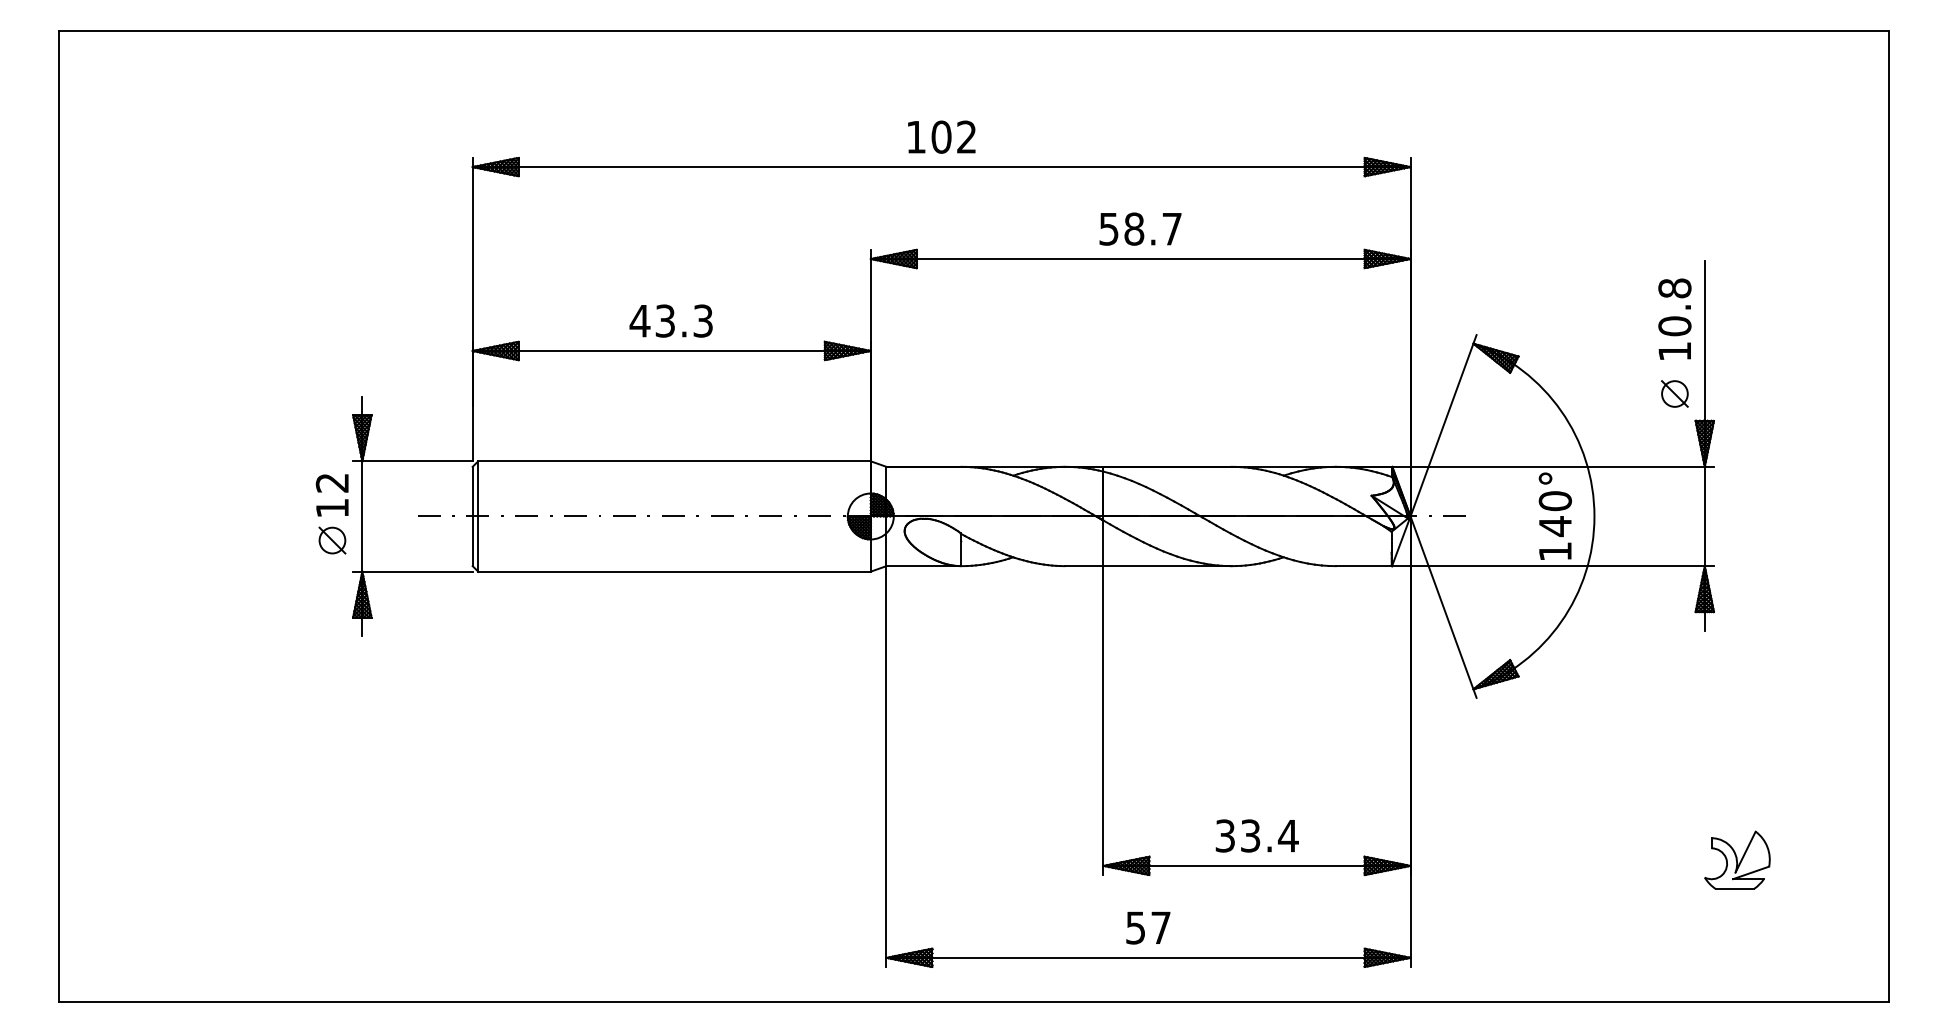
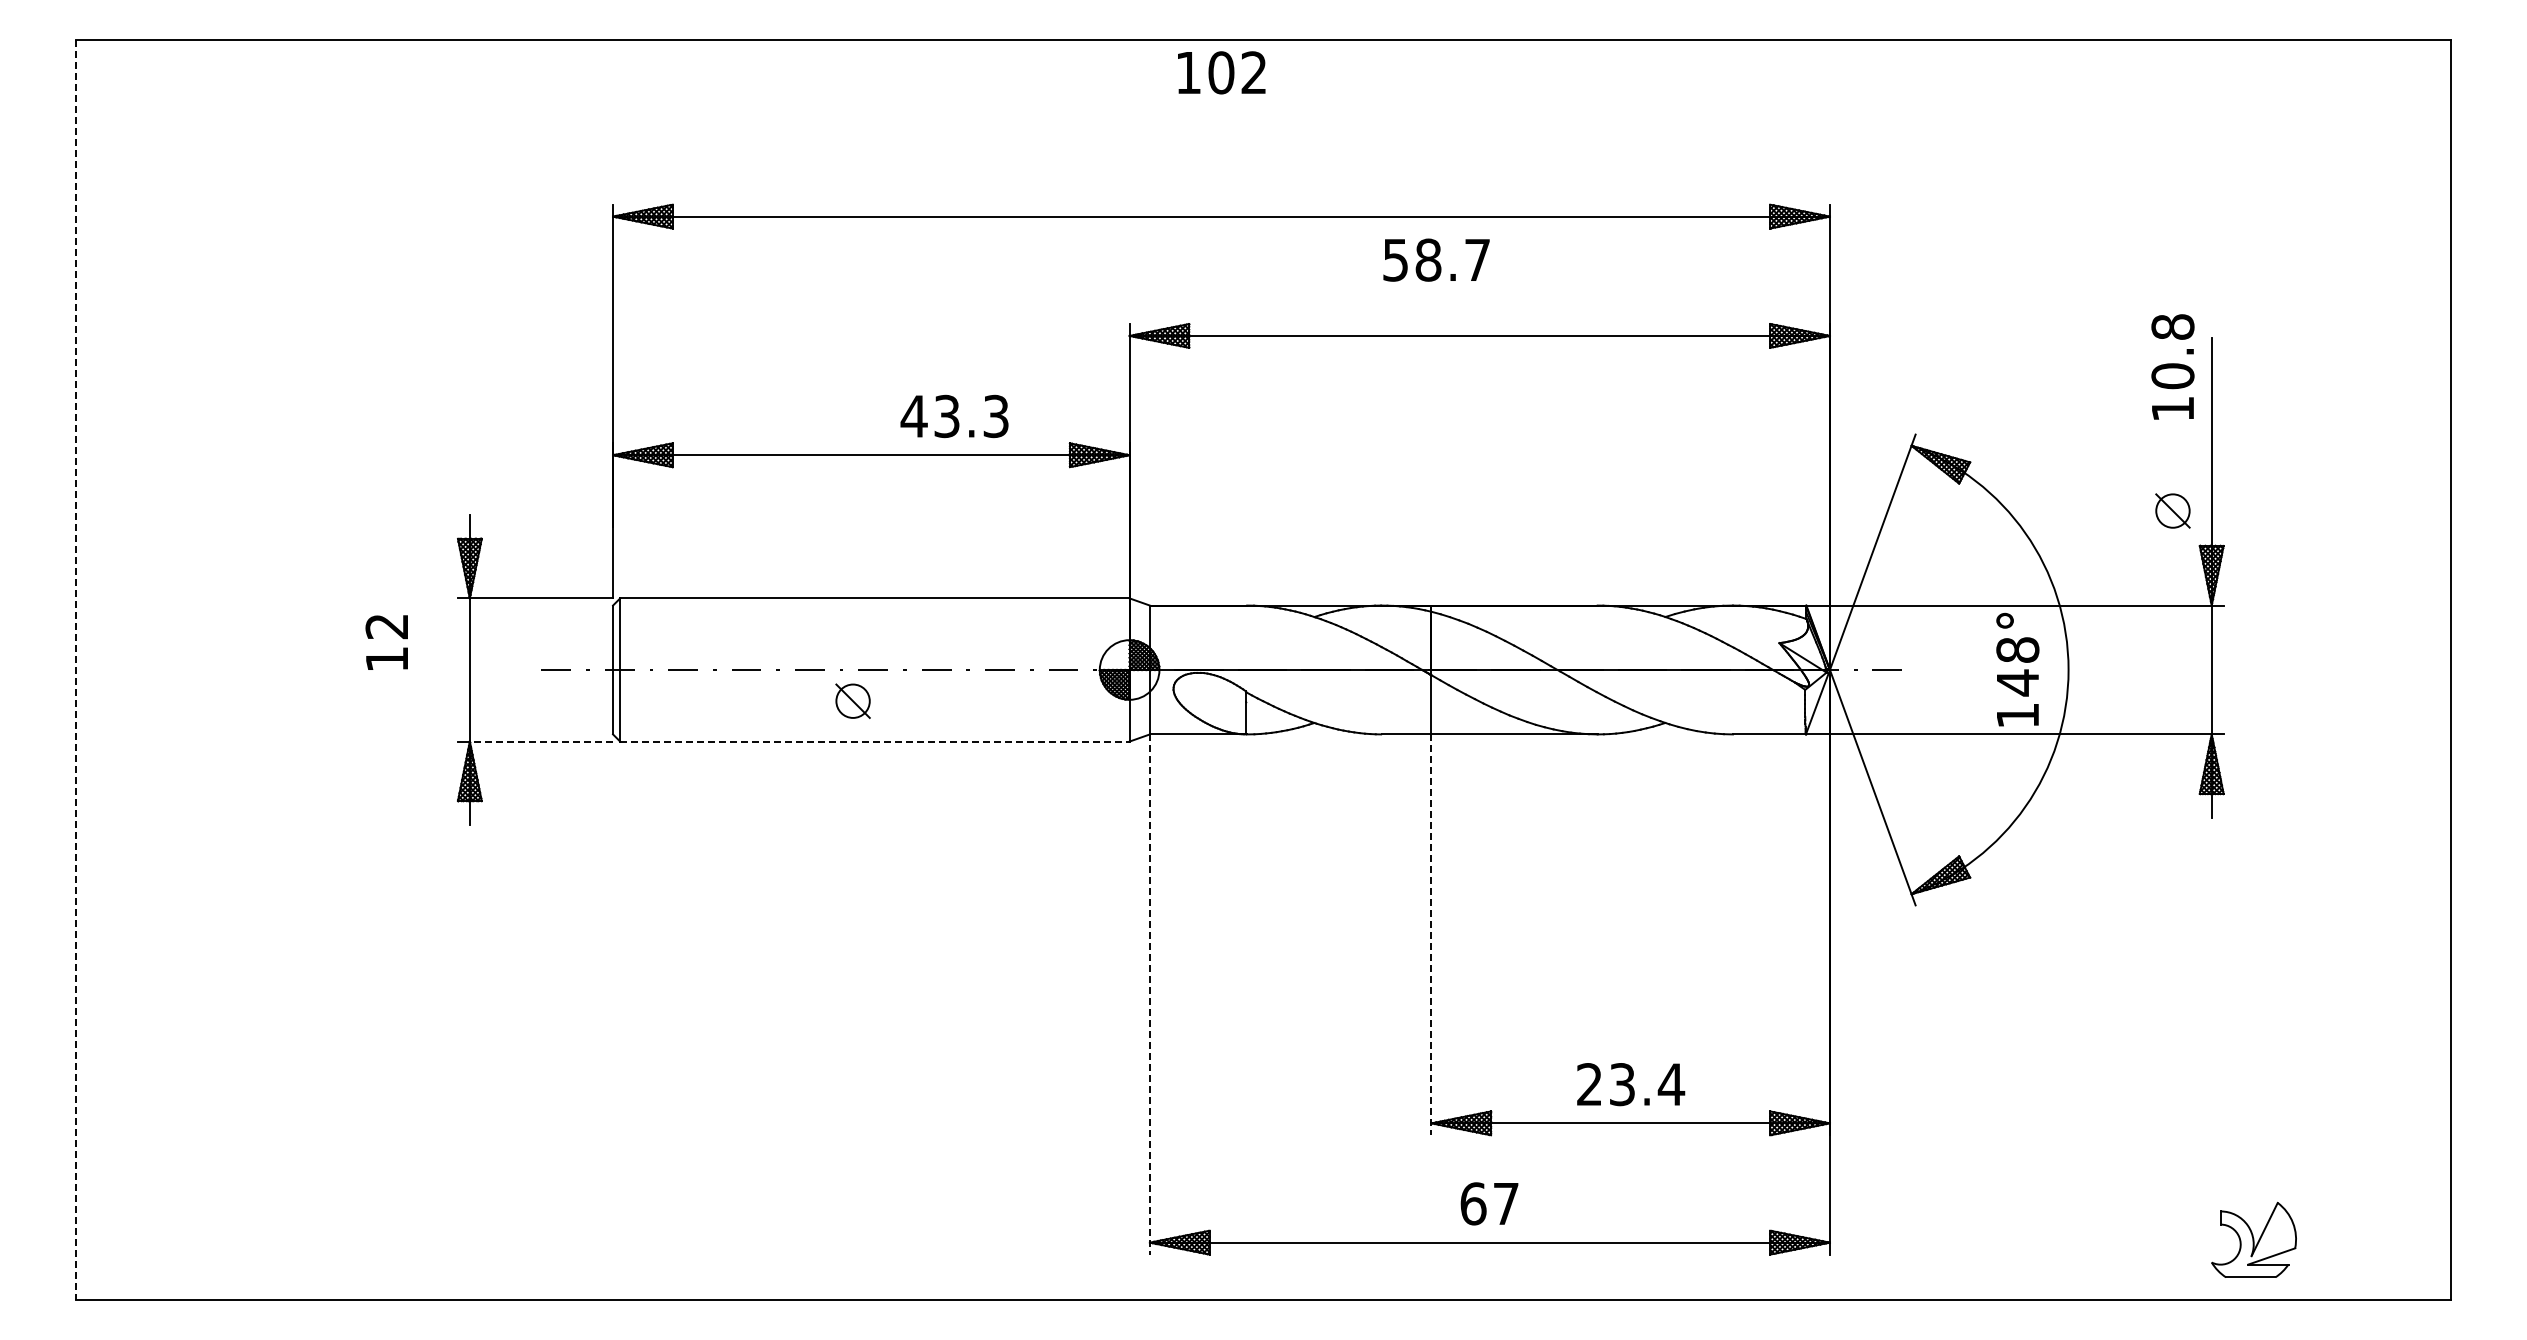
text: (941, 136) -> (1221, 72), moved
text: (1140, 228) -> (1436, 259), moved
text: (1674, 318) -> (2172, 366), moved
text: (671, 321) -> (954, 416), moved
text: (332, 495) -> (386, 642), moved
text: (1555, 500) -> (2017, 649), 140° -> 148°
line: (58, 516) -> (75, 670), solid -> dashed
part: (332, 540) -> (852, 700), moved
line: (417, 571) -> (541, 741), solid -> dashed
line: (674, 571) -> (874, 741), solid -> dashed
line: (1103, 721) -> (1431, 935), solid -> dashed
line: (886, 767) -> (1149, 995), solid -> dashed
text: (1225, 835) -> (1589, 1084), 33.4 -> 23.4
part: (1736, 859) -> (2253, 1239), moved
text: (1135, 927) -> (1473, 1203), 57 -> 67

